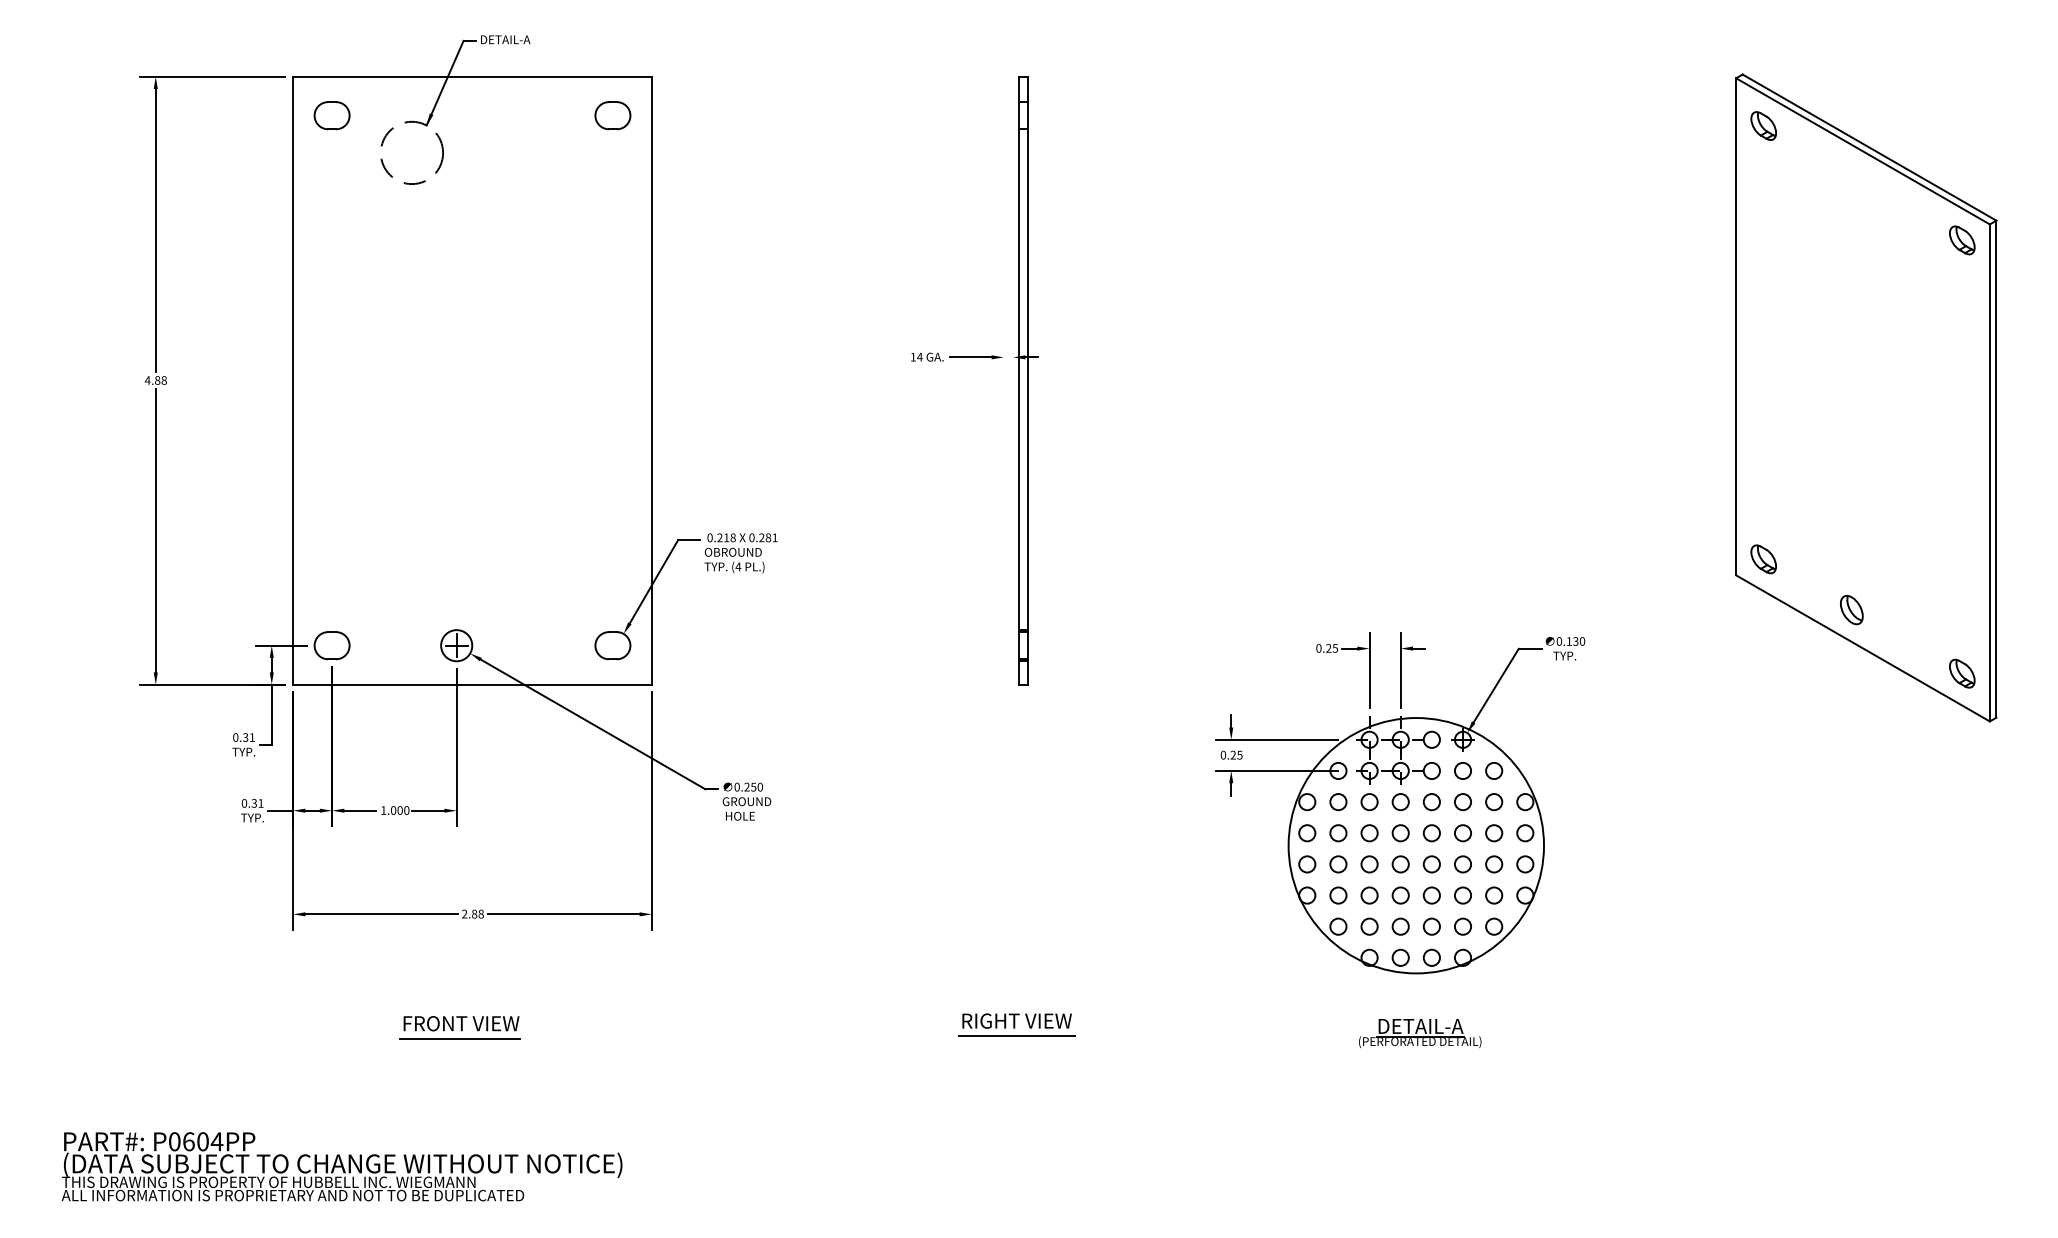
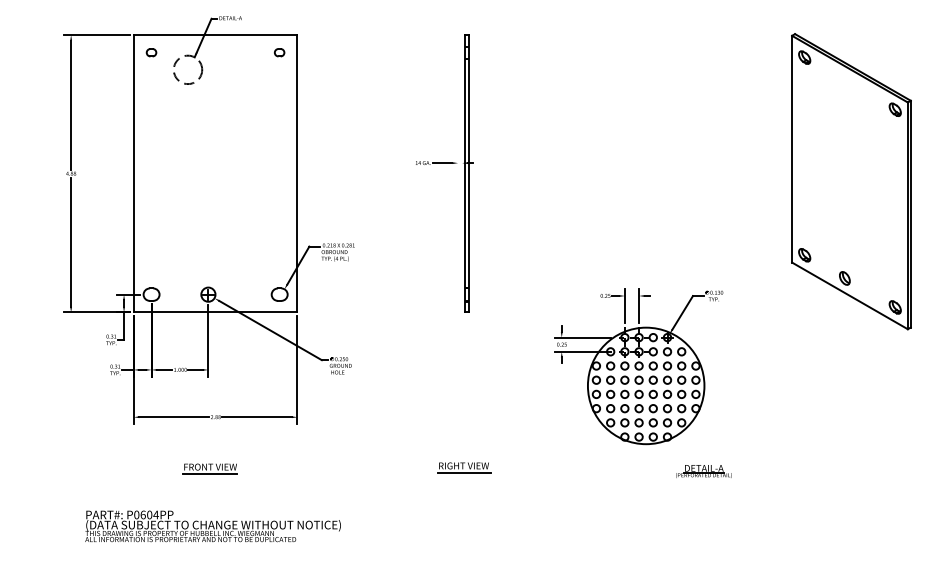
part: (331, 114) -> (151, 52), size x0.6
part: (612, 114) -> (279, 52), size x0.6
part: (1419, 1033) -> (703, 471), moved
text: (340, 1167) -> (212, 526), moved

